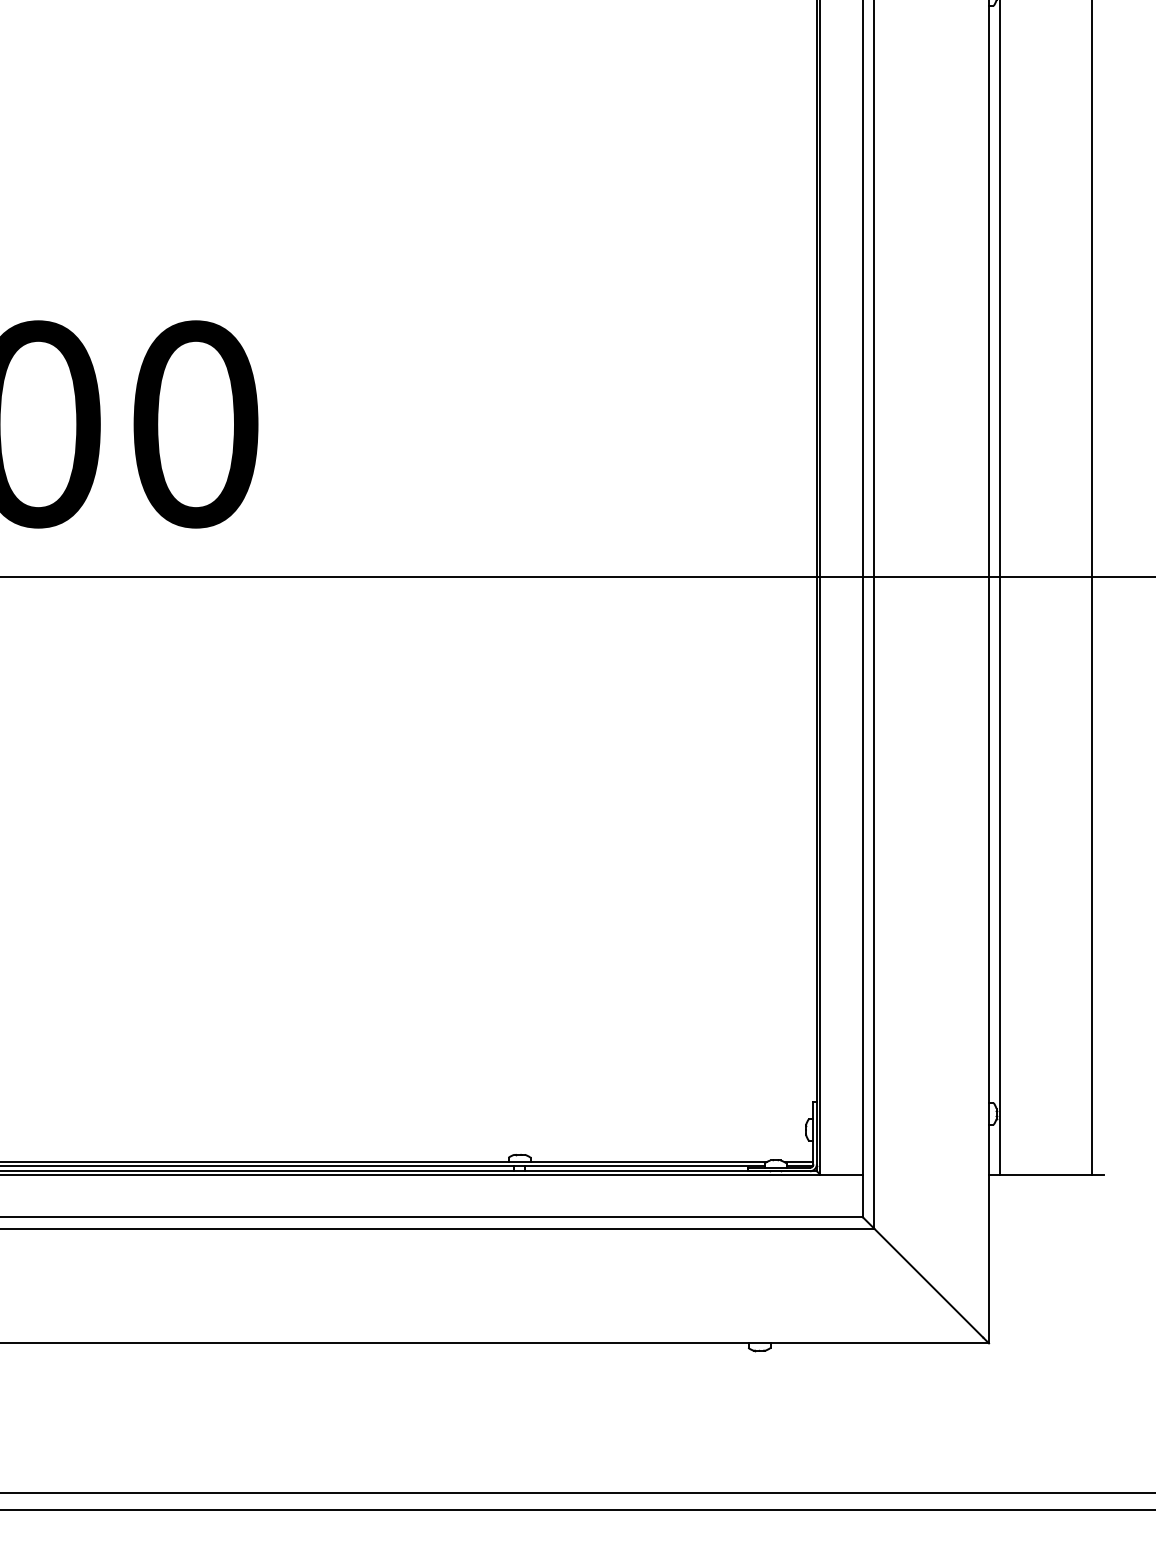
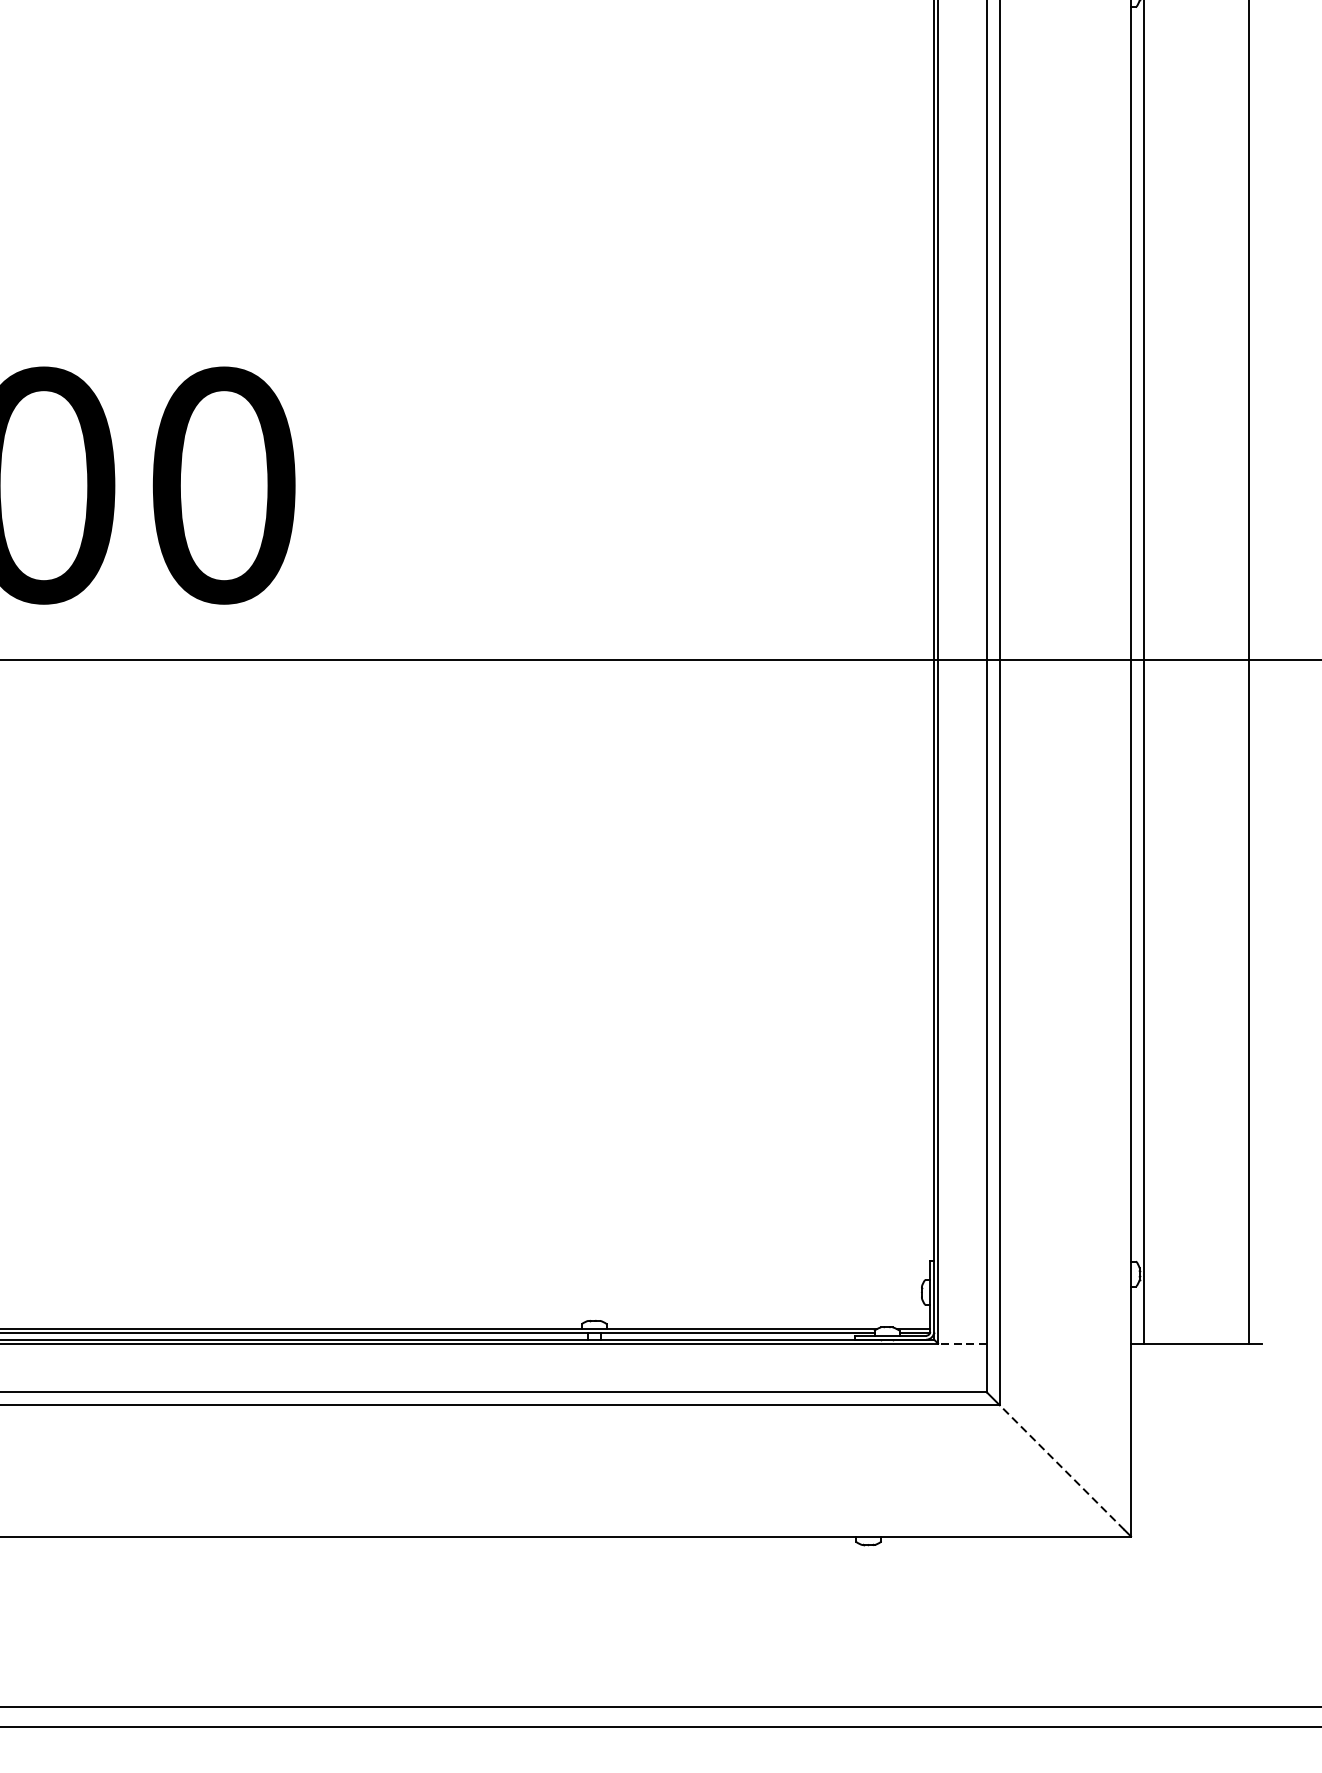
line: (841, 1174) -> (962, 1343), solid -> dashed
line: (928, 1282) -> (1061, 1466), solid -> dashed

